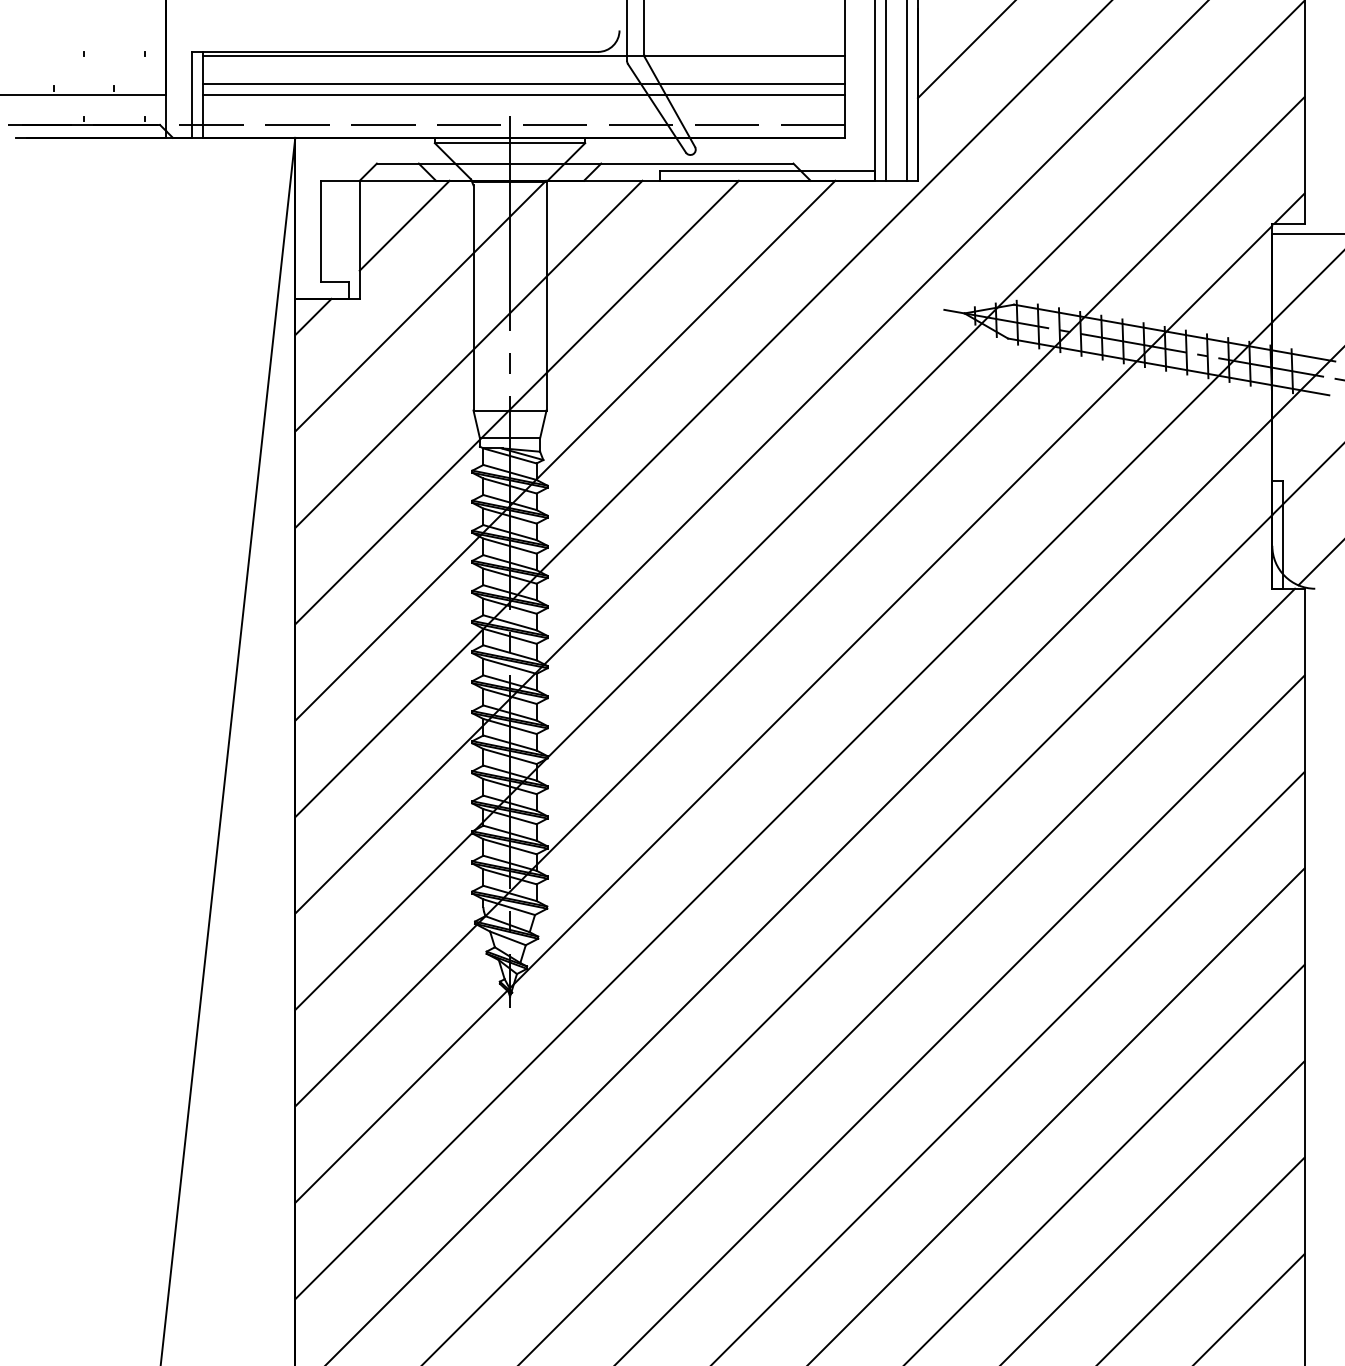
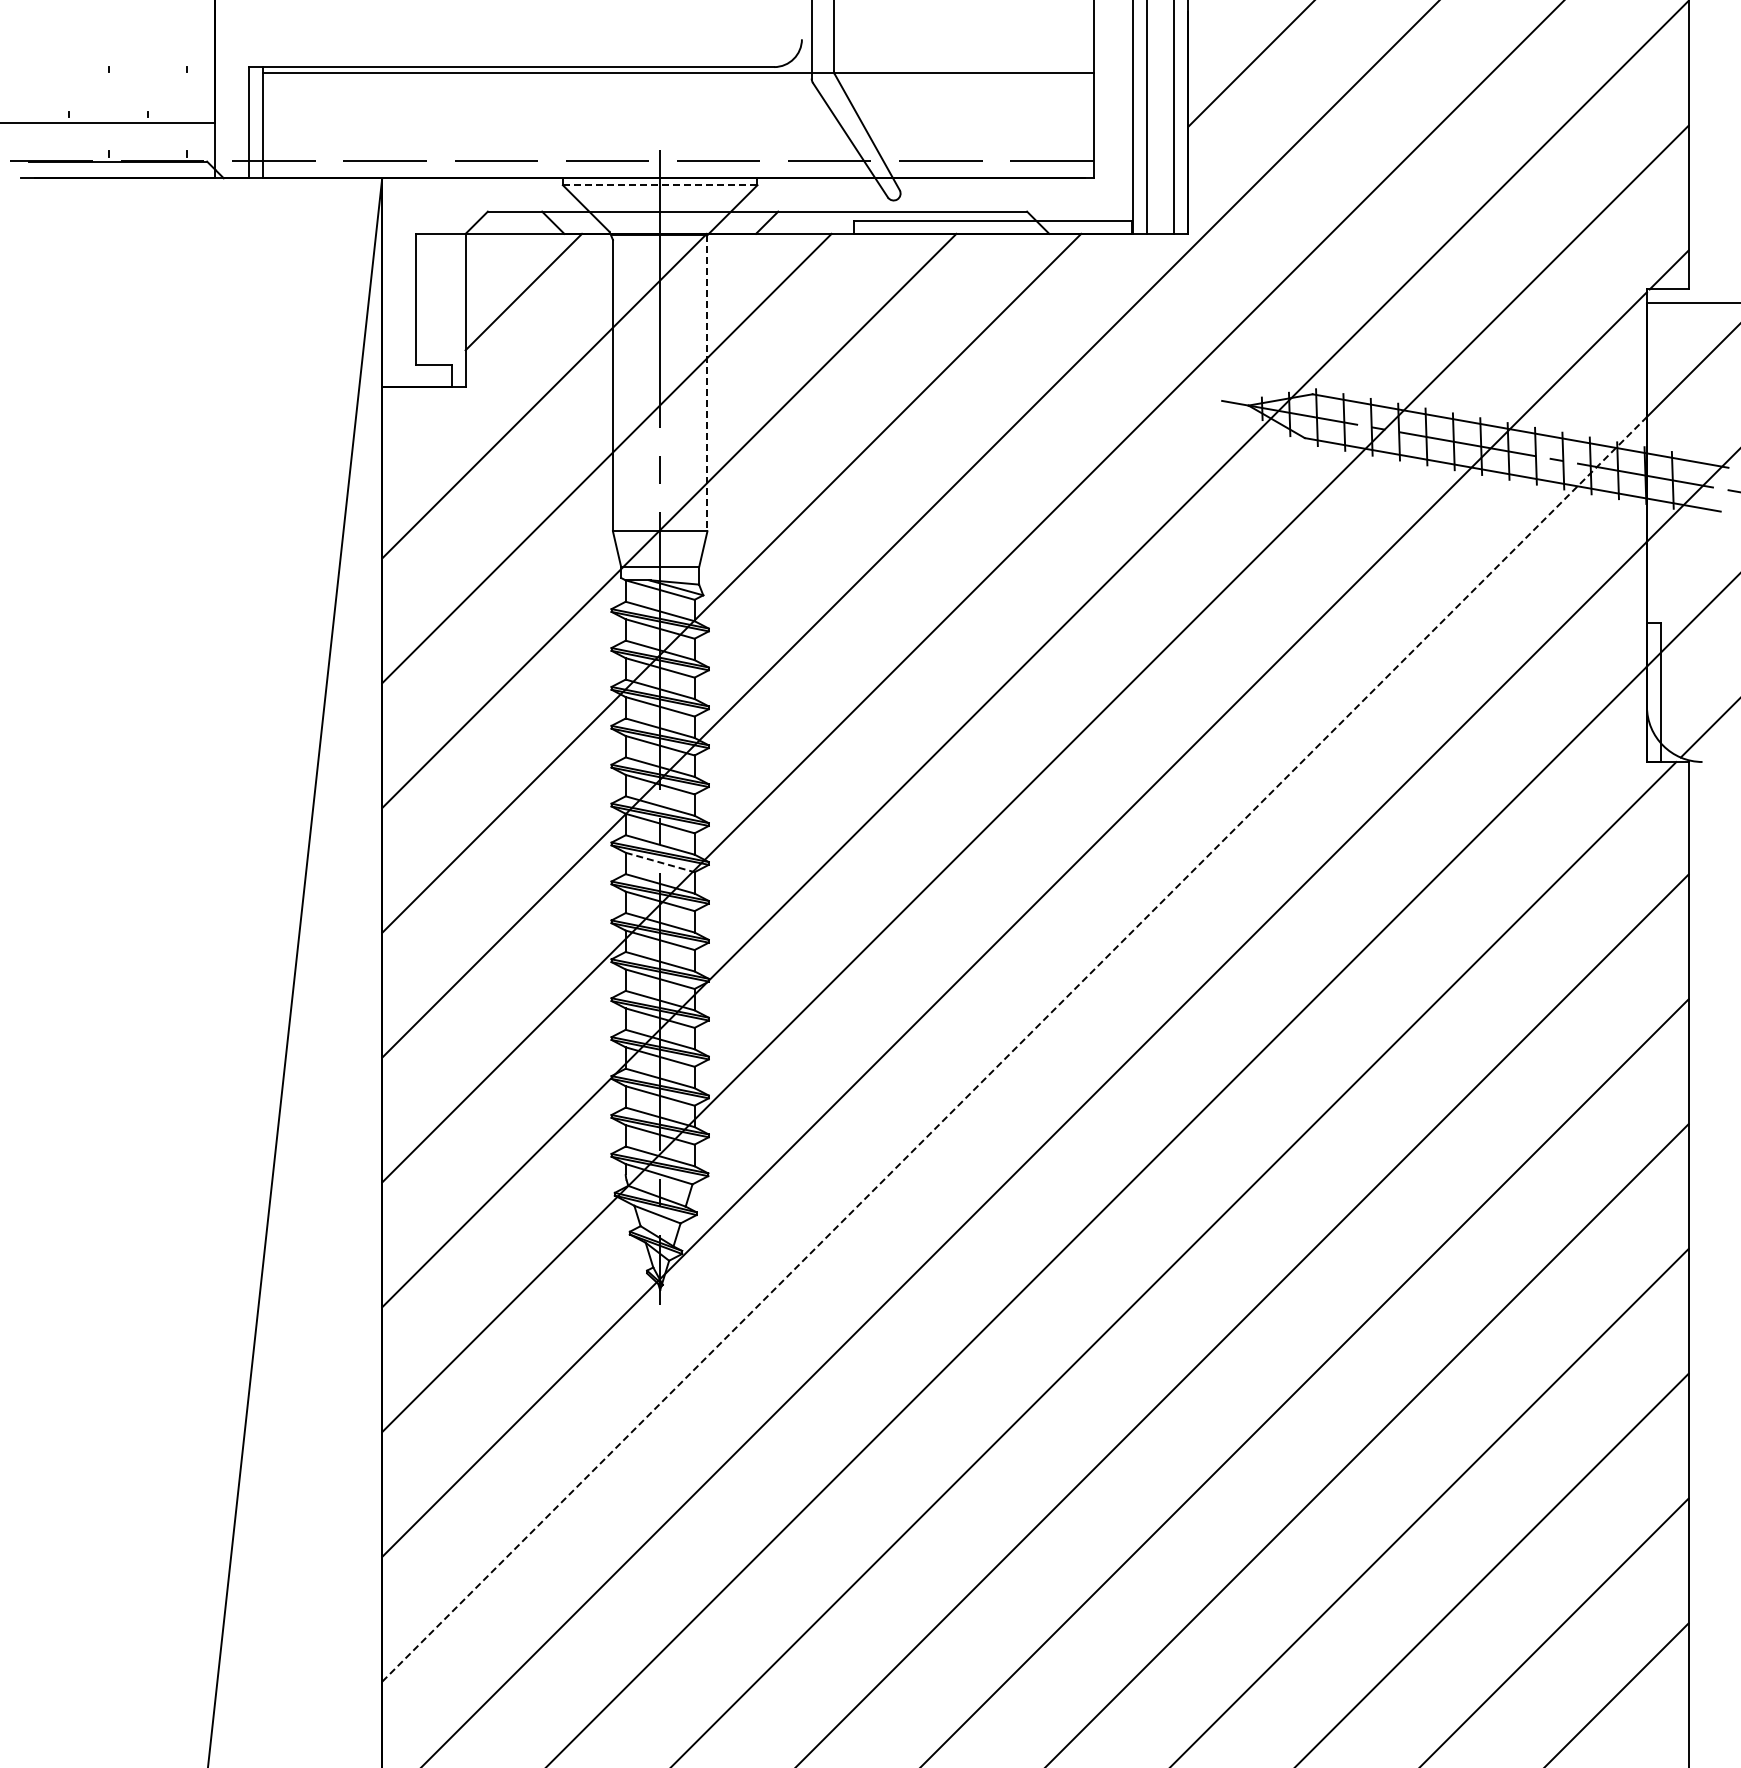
line: (523, 83) -> (677, 108), removed
line: (523, 94) -> (677, 122), removed
line: (510, 143) -> (660, 185), solid -> dashed
line: (546, 296) -> (707, 383), solid -> dashed
line: (313, 316) -> (405, 409), removed
line: (510, 666) -> (660, 862), solid -> dashed
line: (783, 810) -> (1014, 1049), solid -> dashed

